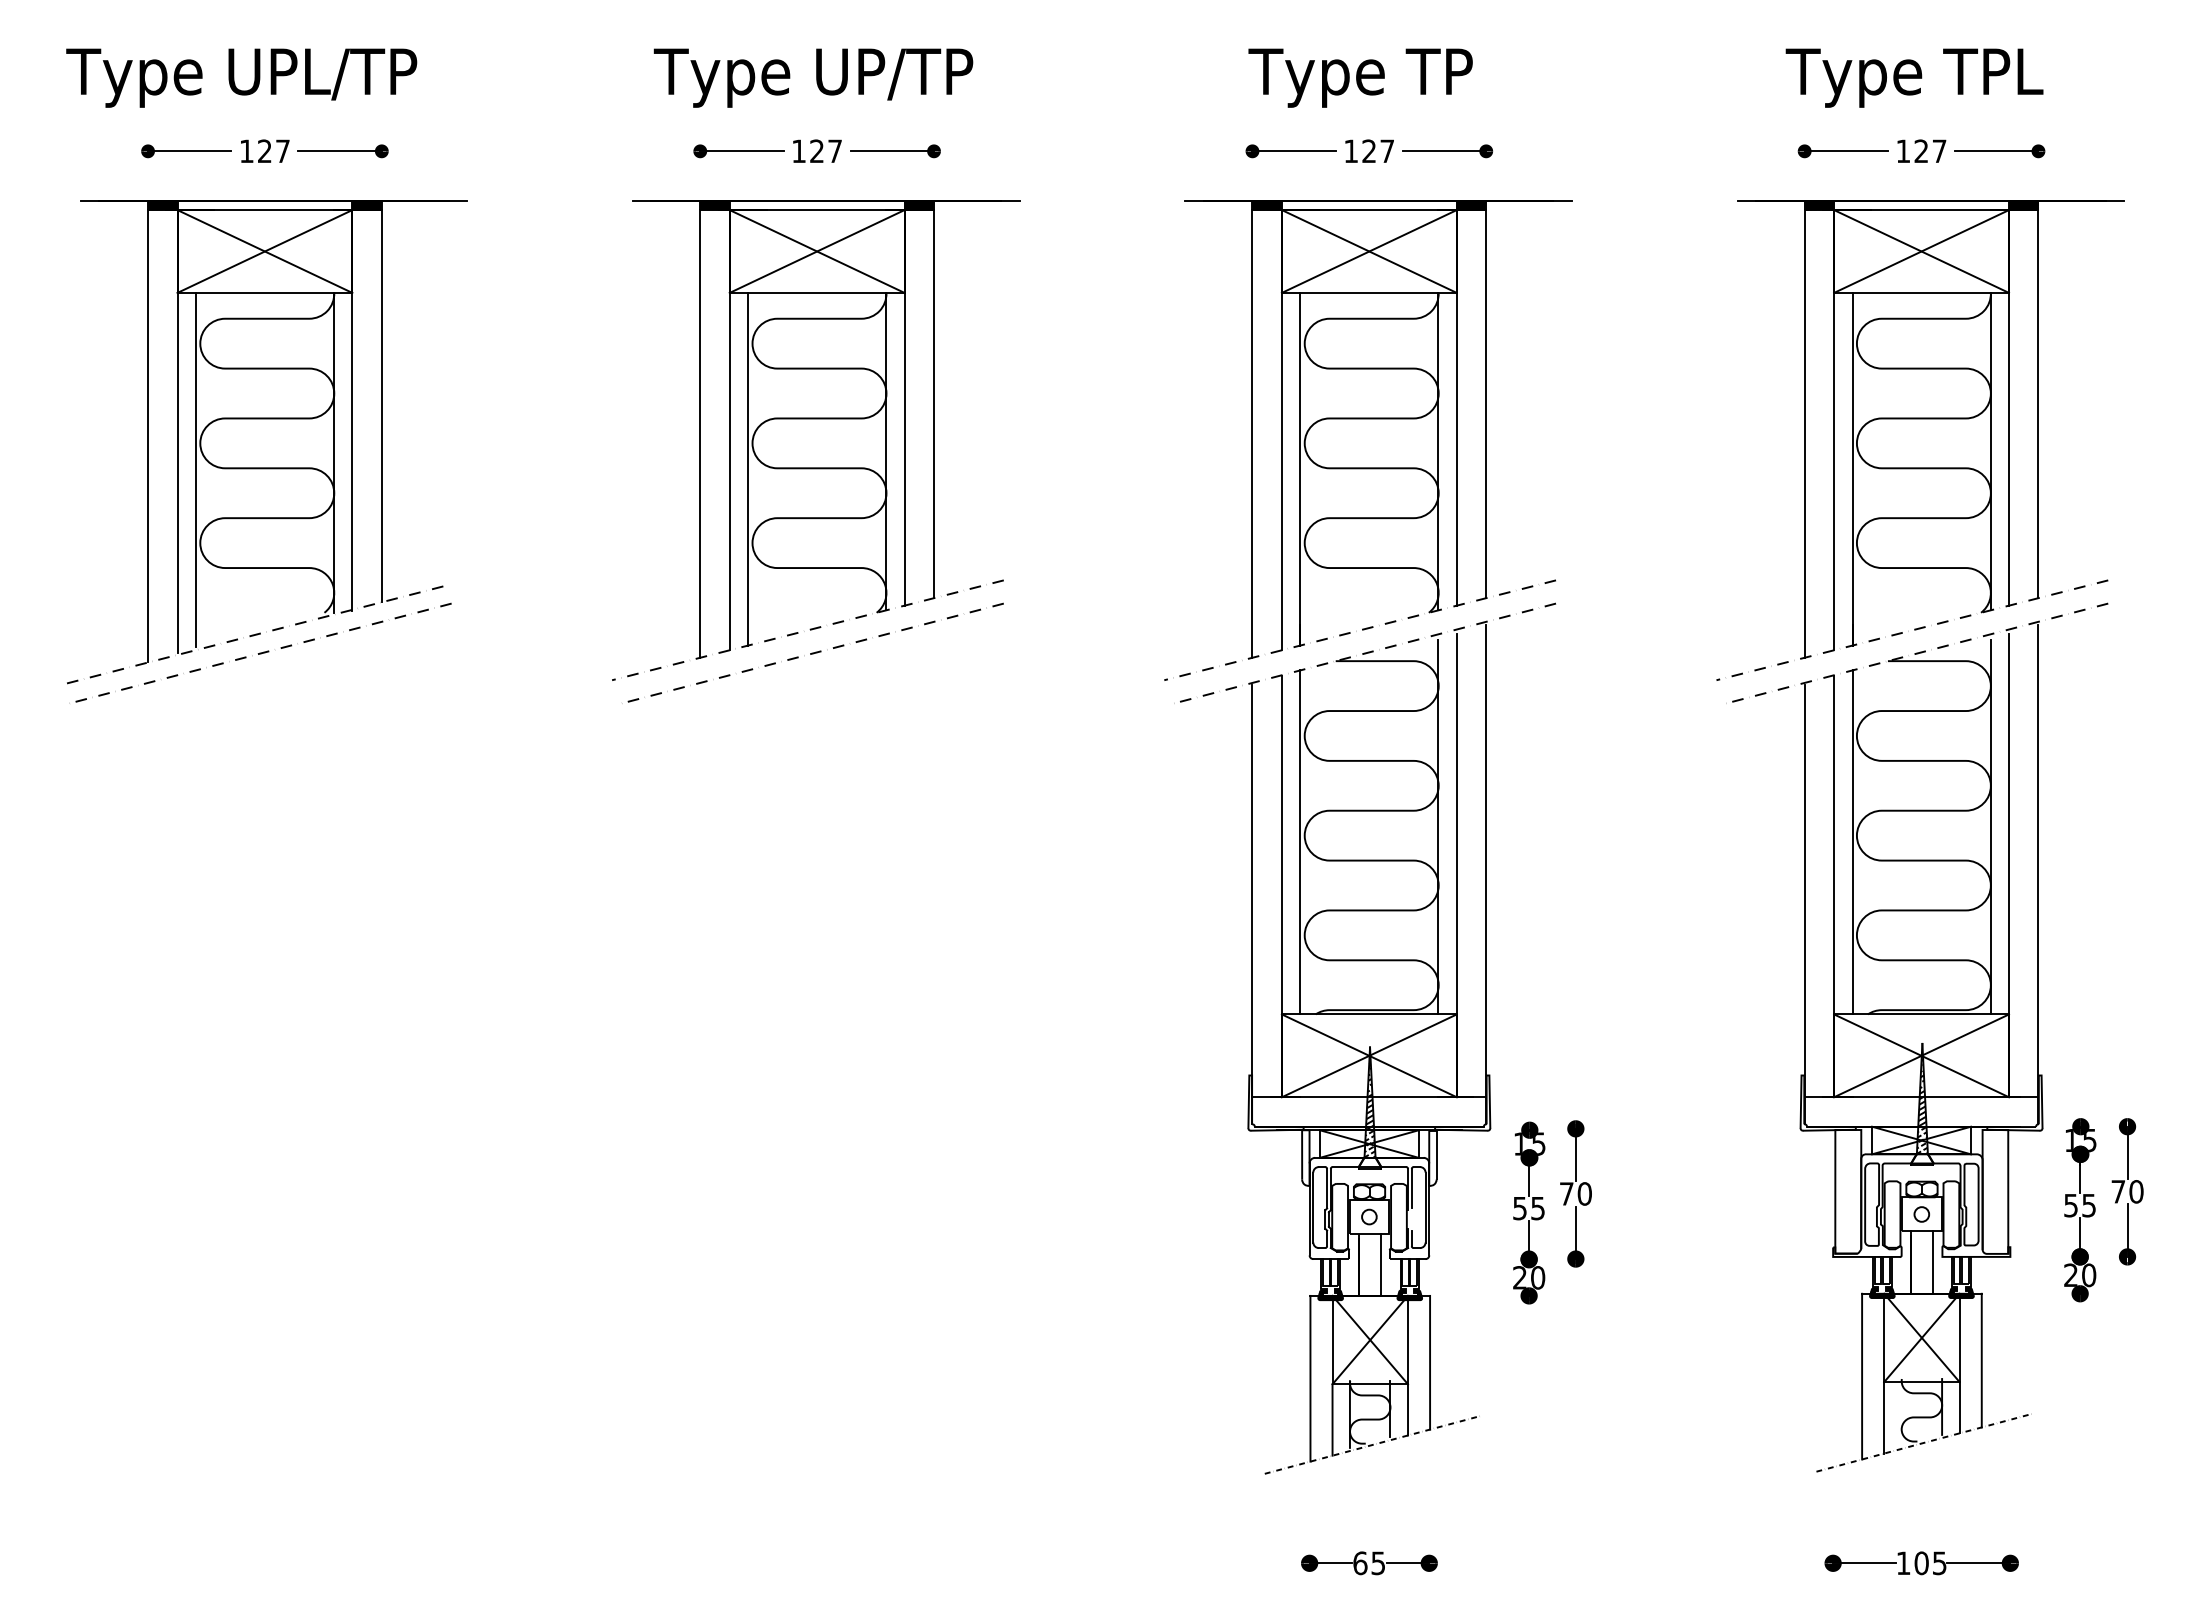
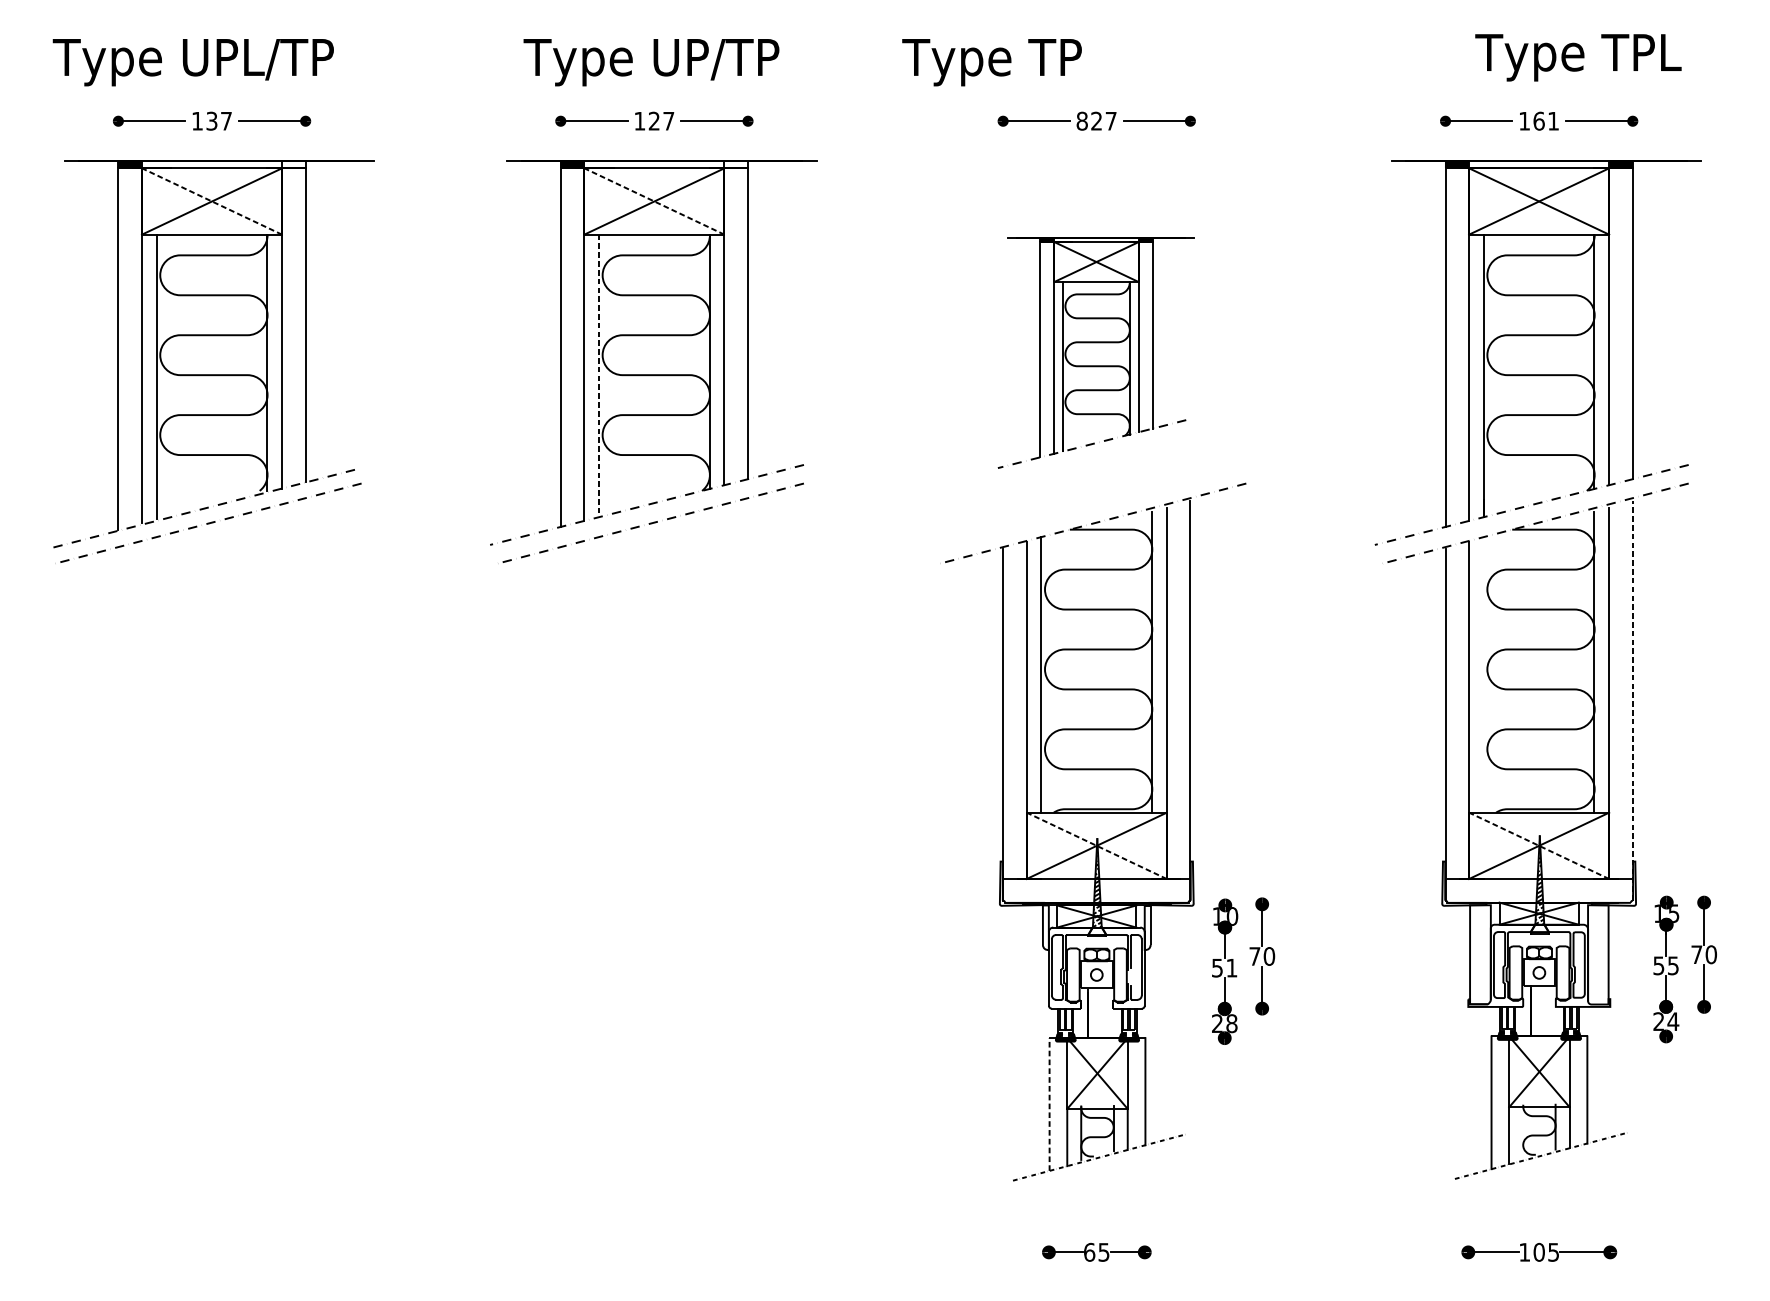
text: (1360, 77) -> (991, 62), moved
text: (1914, 77) -> (1578, 57), moved
text: (264, 151) -> (211, 121), 127 -> 137
text: (1351, 151) -> (1082, 121), 127 -> 827
text: (1930, 151) -> (1546, 121), 127 -> 161
hatch: (366, 205) -> (293, 164), removed
hatch: (919, 205) -> (736, 164), removed
line: (264, 251) -> (211, 201), solid -> dashed
line: (817, 251) -> (654, 201), solid -> dashed
part: (1368, 440) -> (1096, 352), size x0.6
line: (748, 469) -> (599, 376), solid -> dashed
line: (1852, 842) -> (1483, 674), removed
line: (2038, 874) -> (1632, 700), solid -> dashed
line: (1369, 1055) -> (1096, 845), solid -> dashed
line: (1921, 1055) -> (1539, 845), solid -> dashed
text: (1538, 1143) -> (1232, 916), 15 -> 10
text: (1537, 1208) -> (1231, 968), 55 -> 51
line: (1933, 1262) -> (1548, 1011), removed
line: (1380, 1265) -> (1105, 1013), removed
text: (2088, 1275) -> (1672, 1021), 20 -> 24
text: (1538, 1277) -> (1232, 1023), 20 -> 28
line: (1310, 1378) -> (1049, 1104), solid -> dashed

